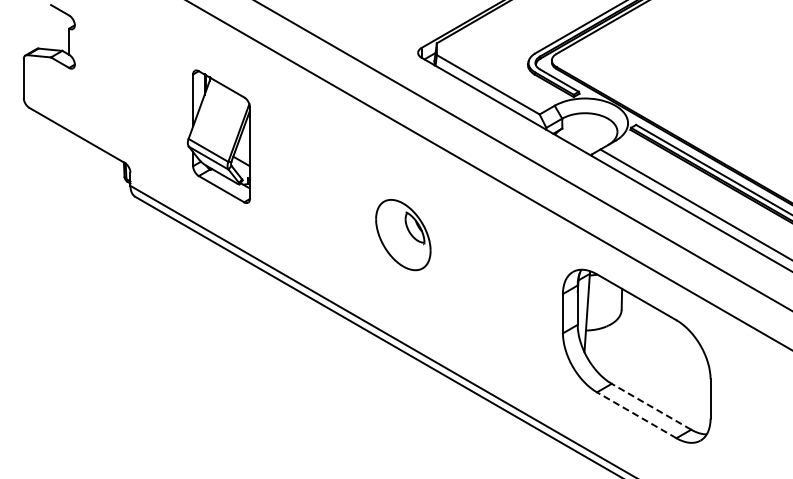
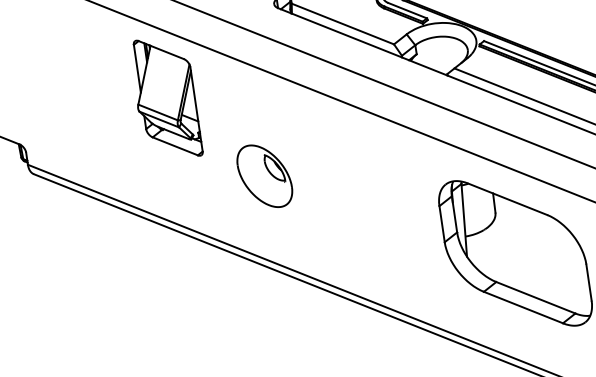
part: (218, 136) -> (165, 98), moved
part: (403, 235) -> (265, 176), moved
line: (651, 406) -> (535, 297), dashed -> solid
line: (636, 415) -> (523, 307), dashed -> solid

